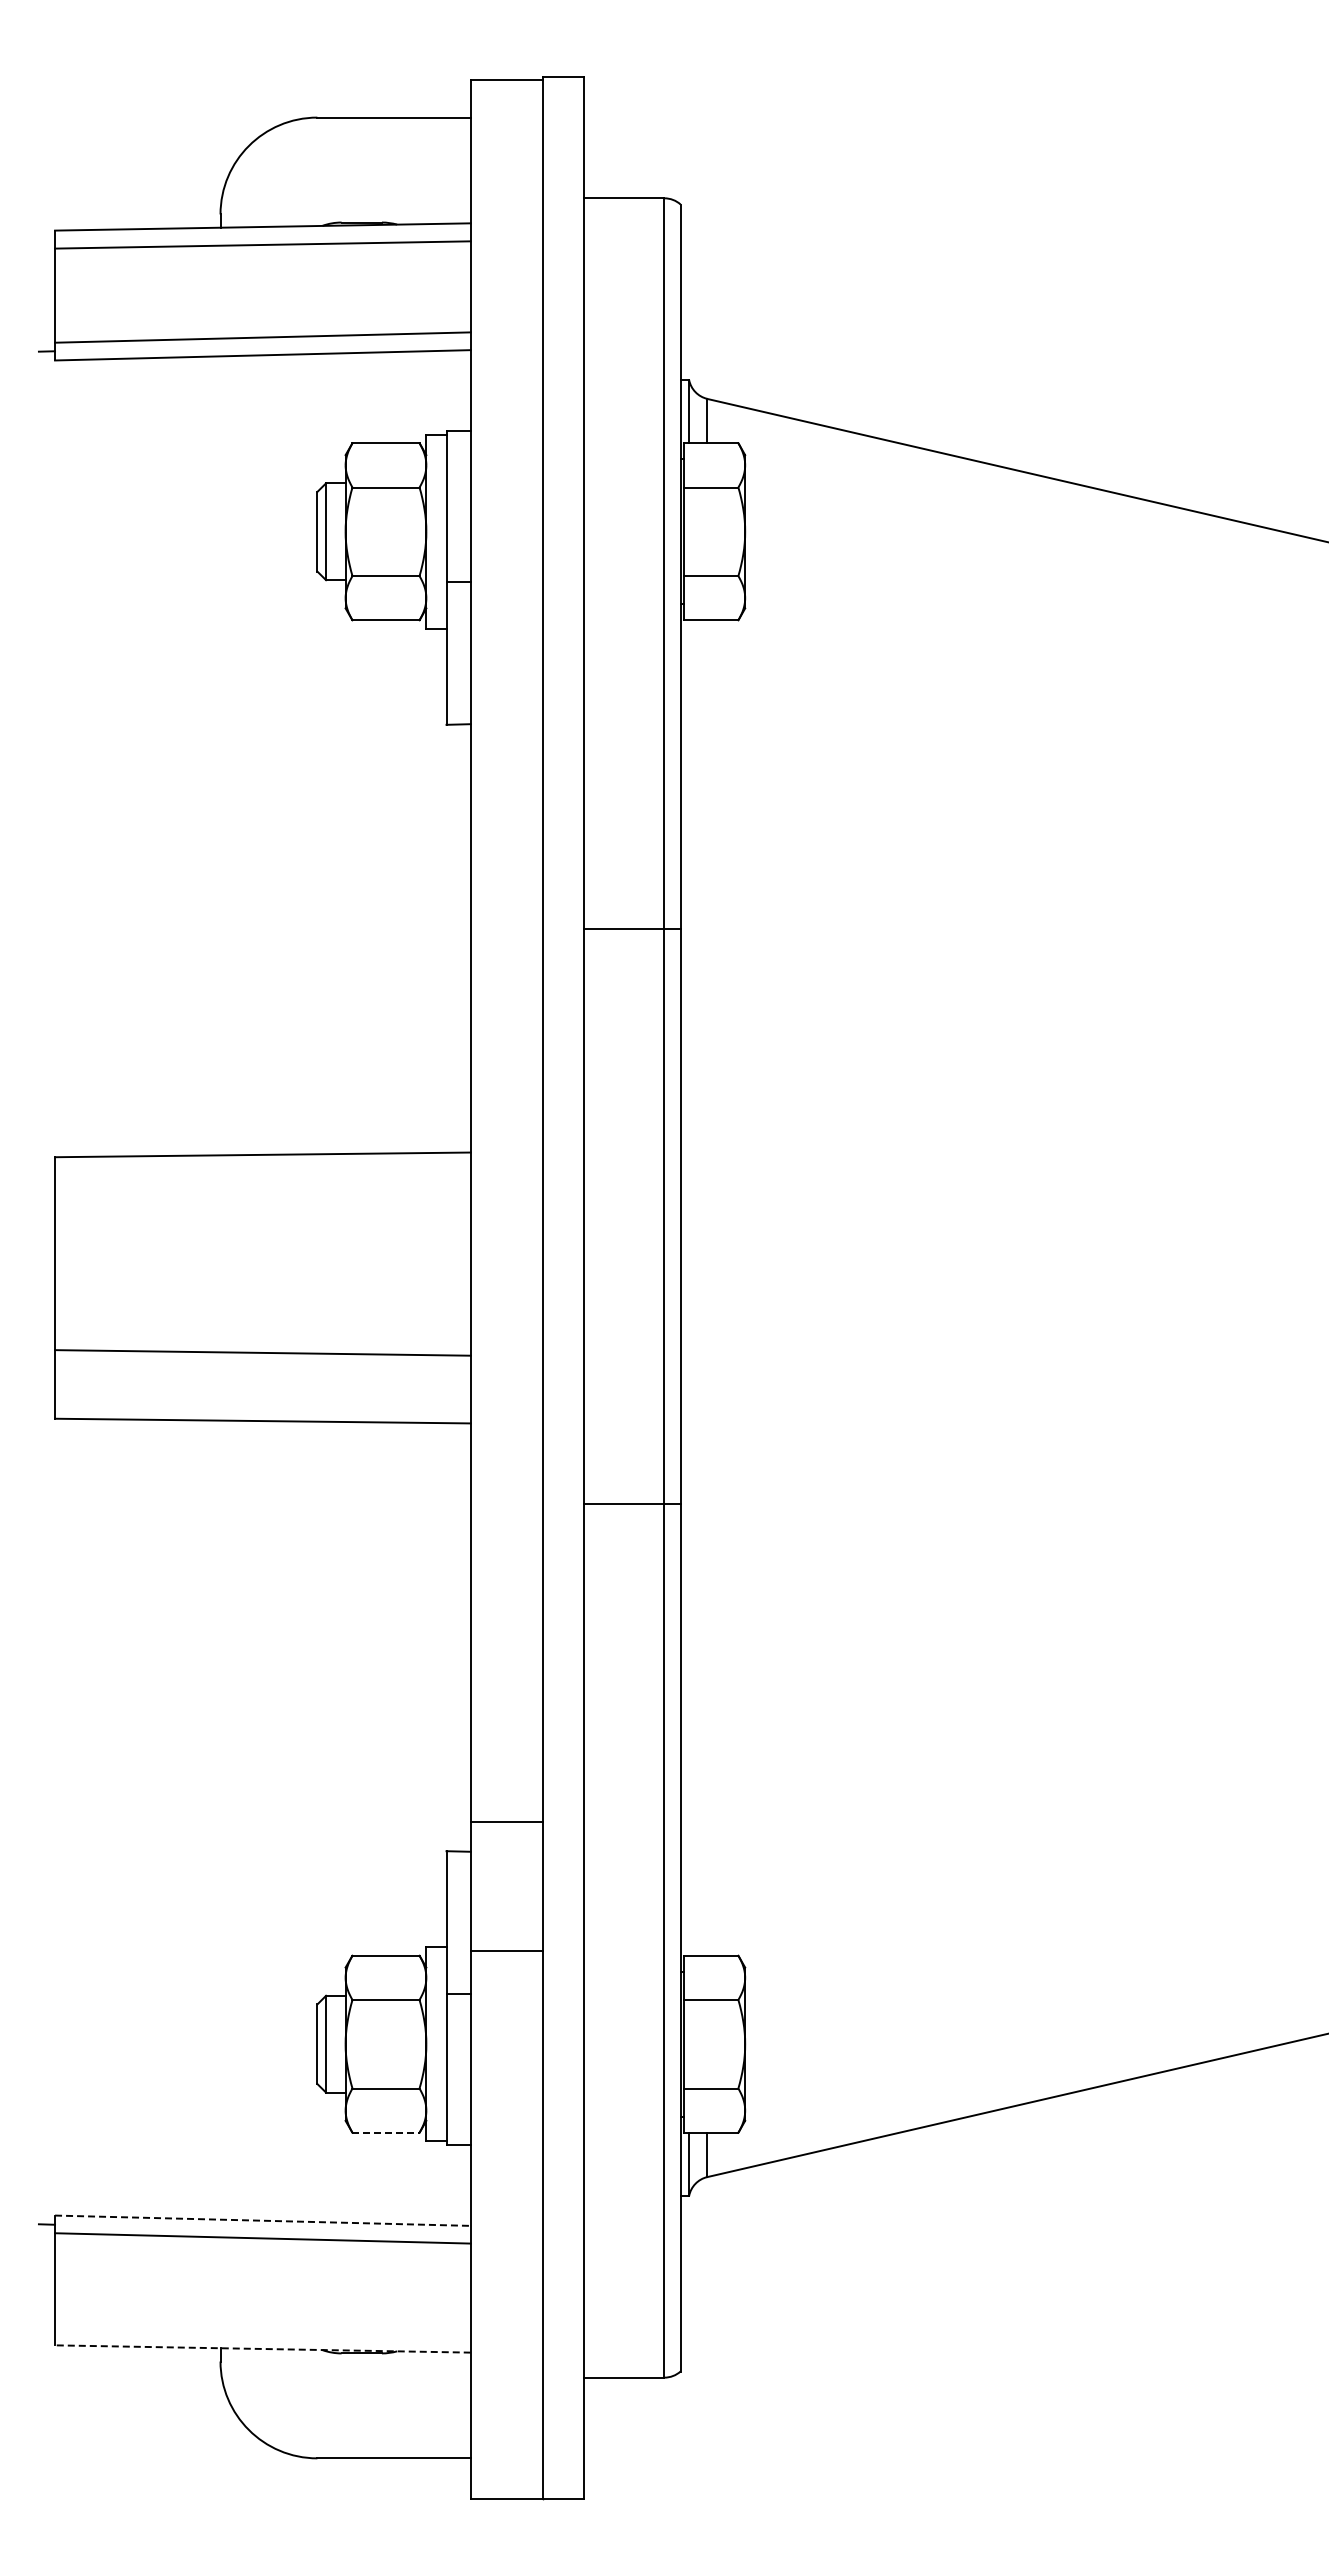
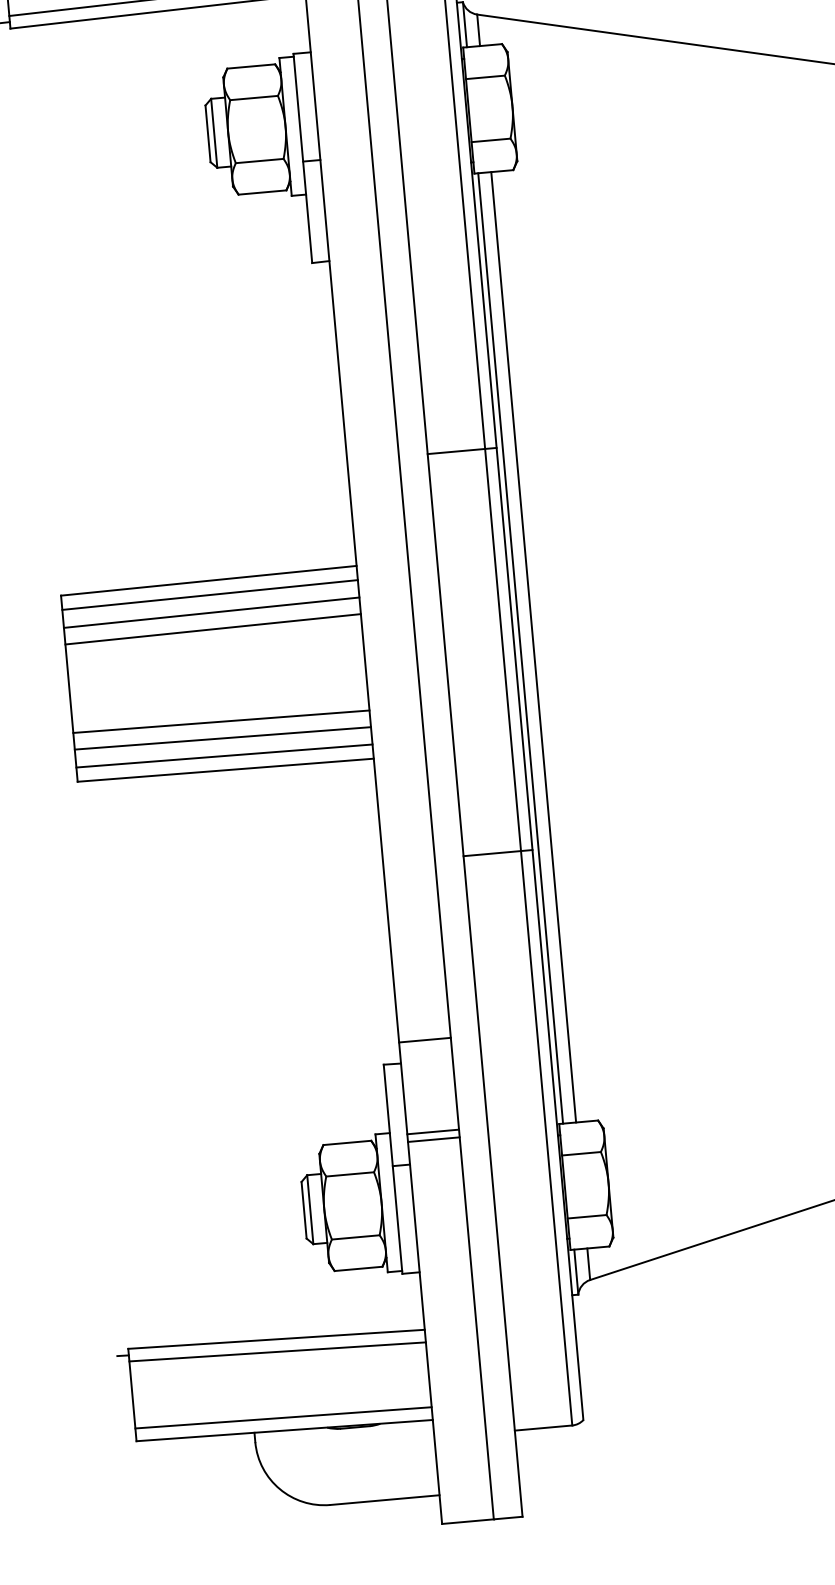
line: (631, 929) -> (461, 451), moved
line: (262, 1174) -> (209, 594), added
line: (262, 1199) -> (211, 612), added
line: (262, 1222) -> (212, 628), added
line: (689, 1287) -> (520, 648), added
line: (707, 1287) -> (533, 646), added
line: (262, 1376) -> (222, 738), added
line: (262, 1400) -> (224, 755), added
line: (631, 1504) -> (497, 853), moved
line: (506, 1961) -> (433, 1139), added
line: (386, 2132) -> (358, 1268), dashed -> solid
line: (262, 2220) -> (276, 1339), dashed -> solid
line: (262, 2330) -> (283, 1417), added
line: (262, 2348) -> (284, 1430), dashed -> solid

